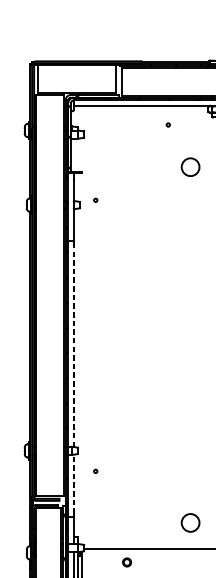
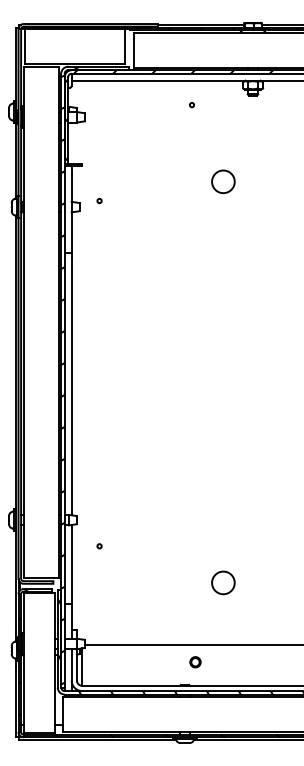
circle: (190, 166) -> (223, 181), moved
line: (73, 345) -> (71, 385), dashed -> solid
line: (73, 484) -> (71, 562), dashed -> solid
circle: (190, 522) -> (223, 582), moved
part: (127, 562) -> (195, 662), moved

